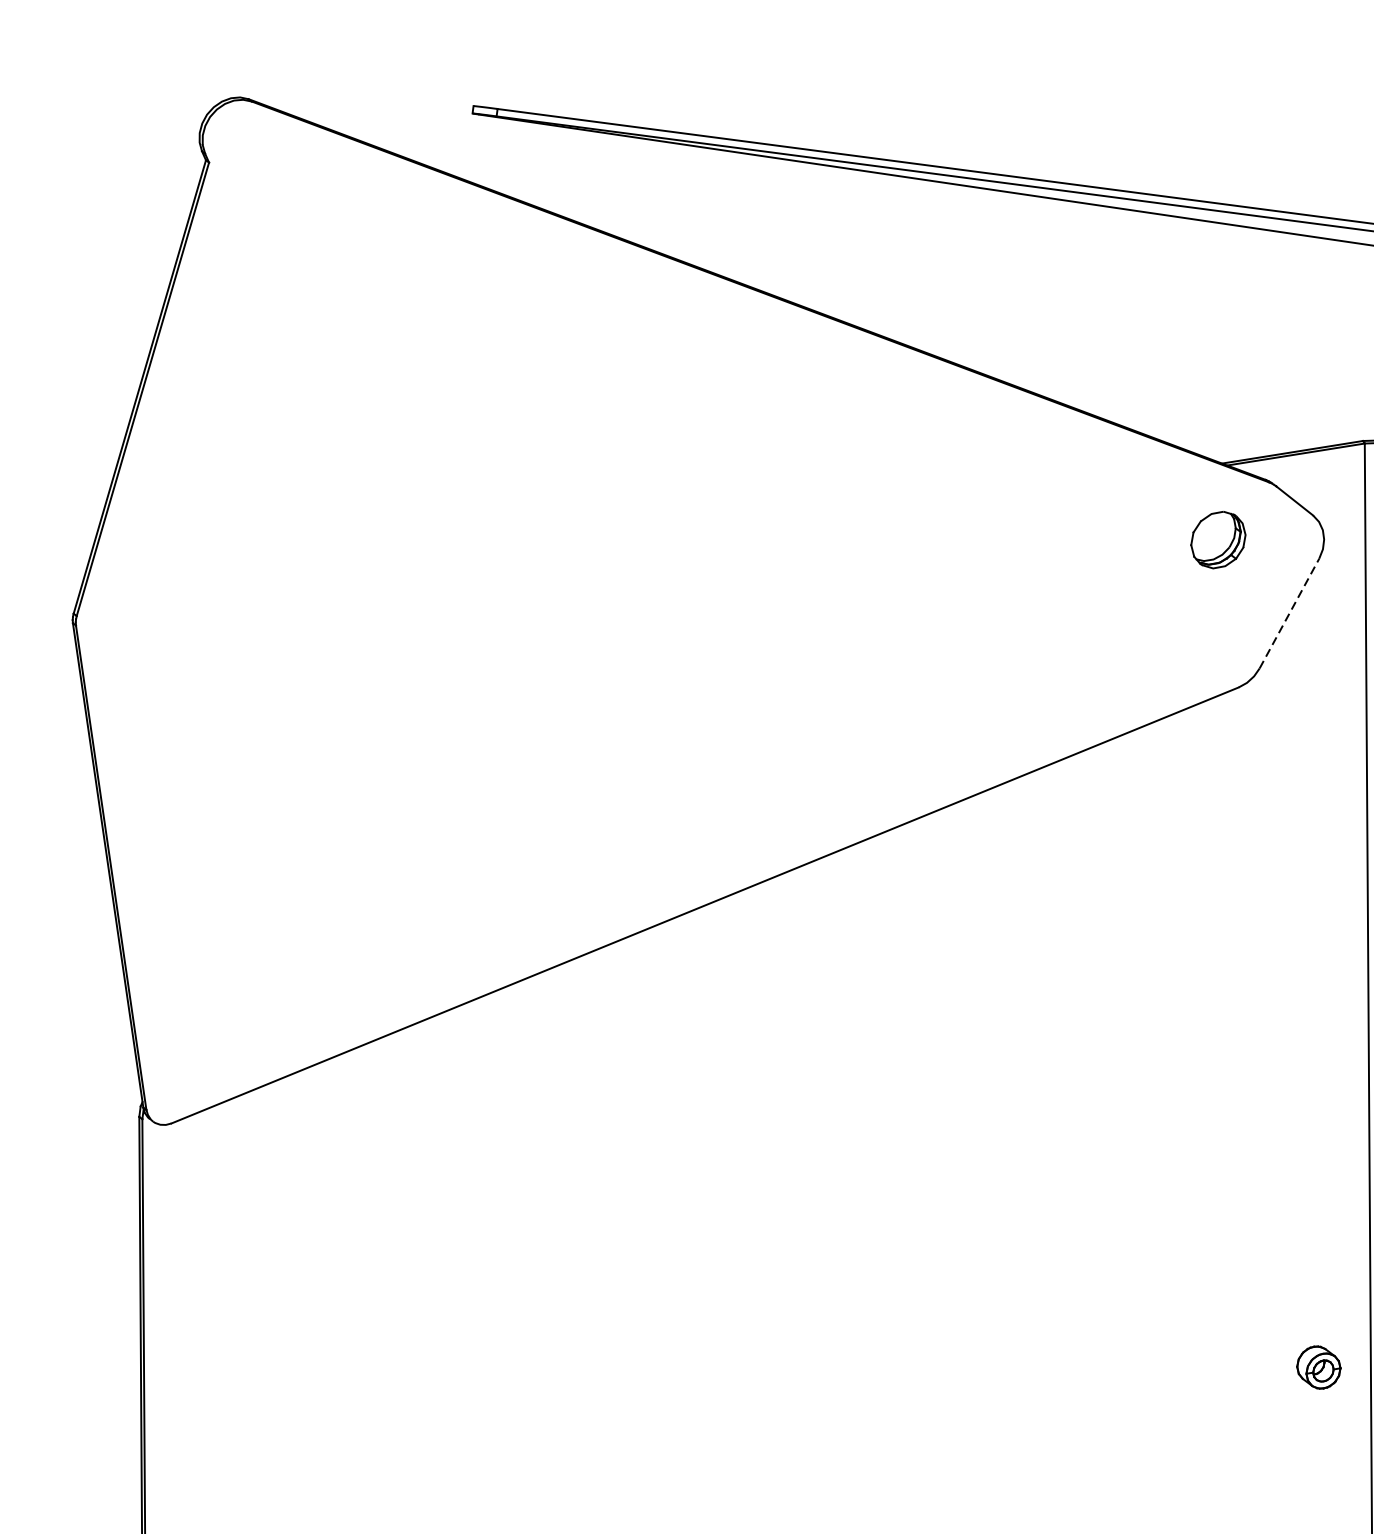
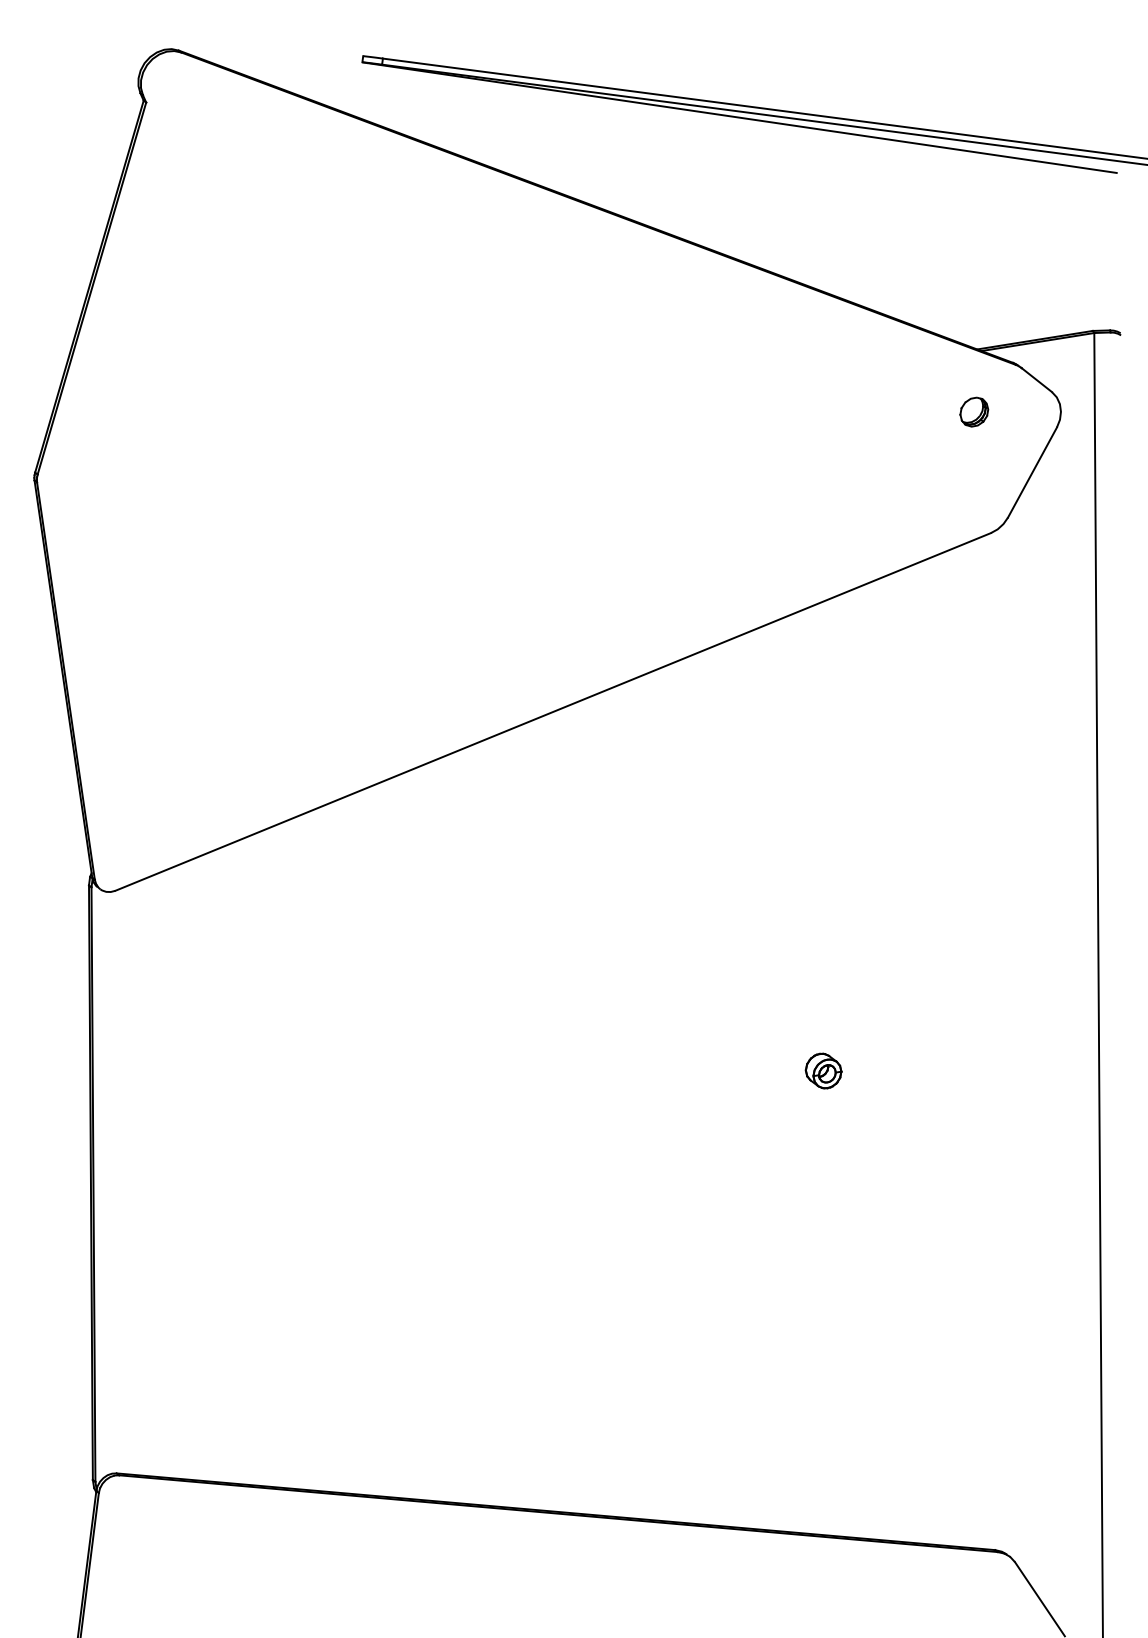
part: (1218, 539) -> (974, 411), size x0.62
line: (1289, 613) -> (1032, 472), dashed -> solid
part: (1318, 1366) -> (823, 1070), moved

